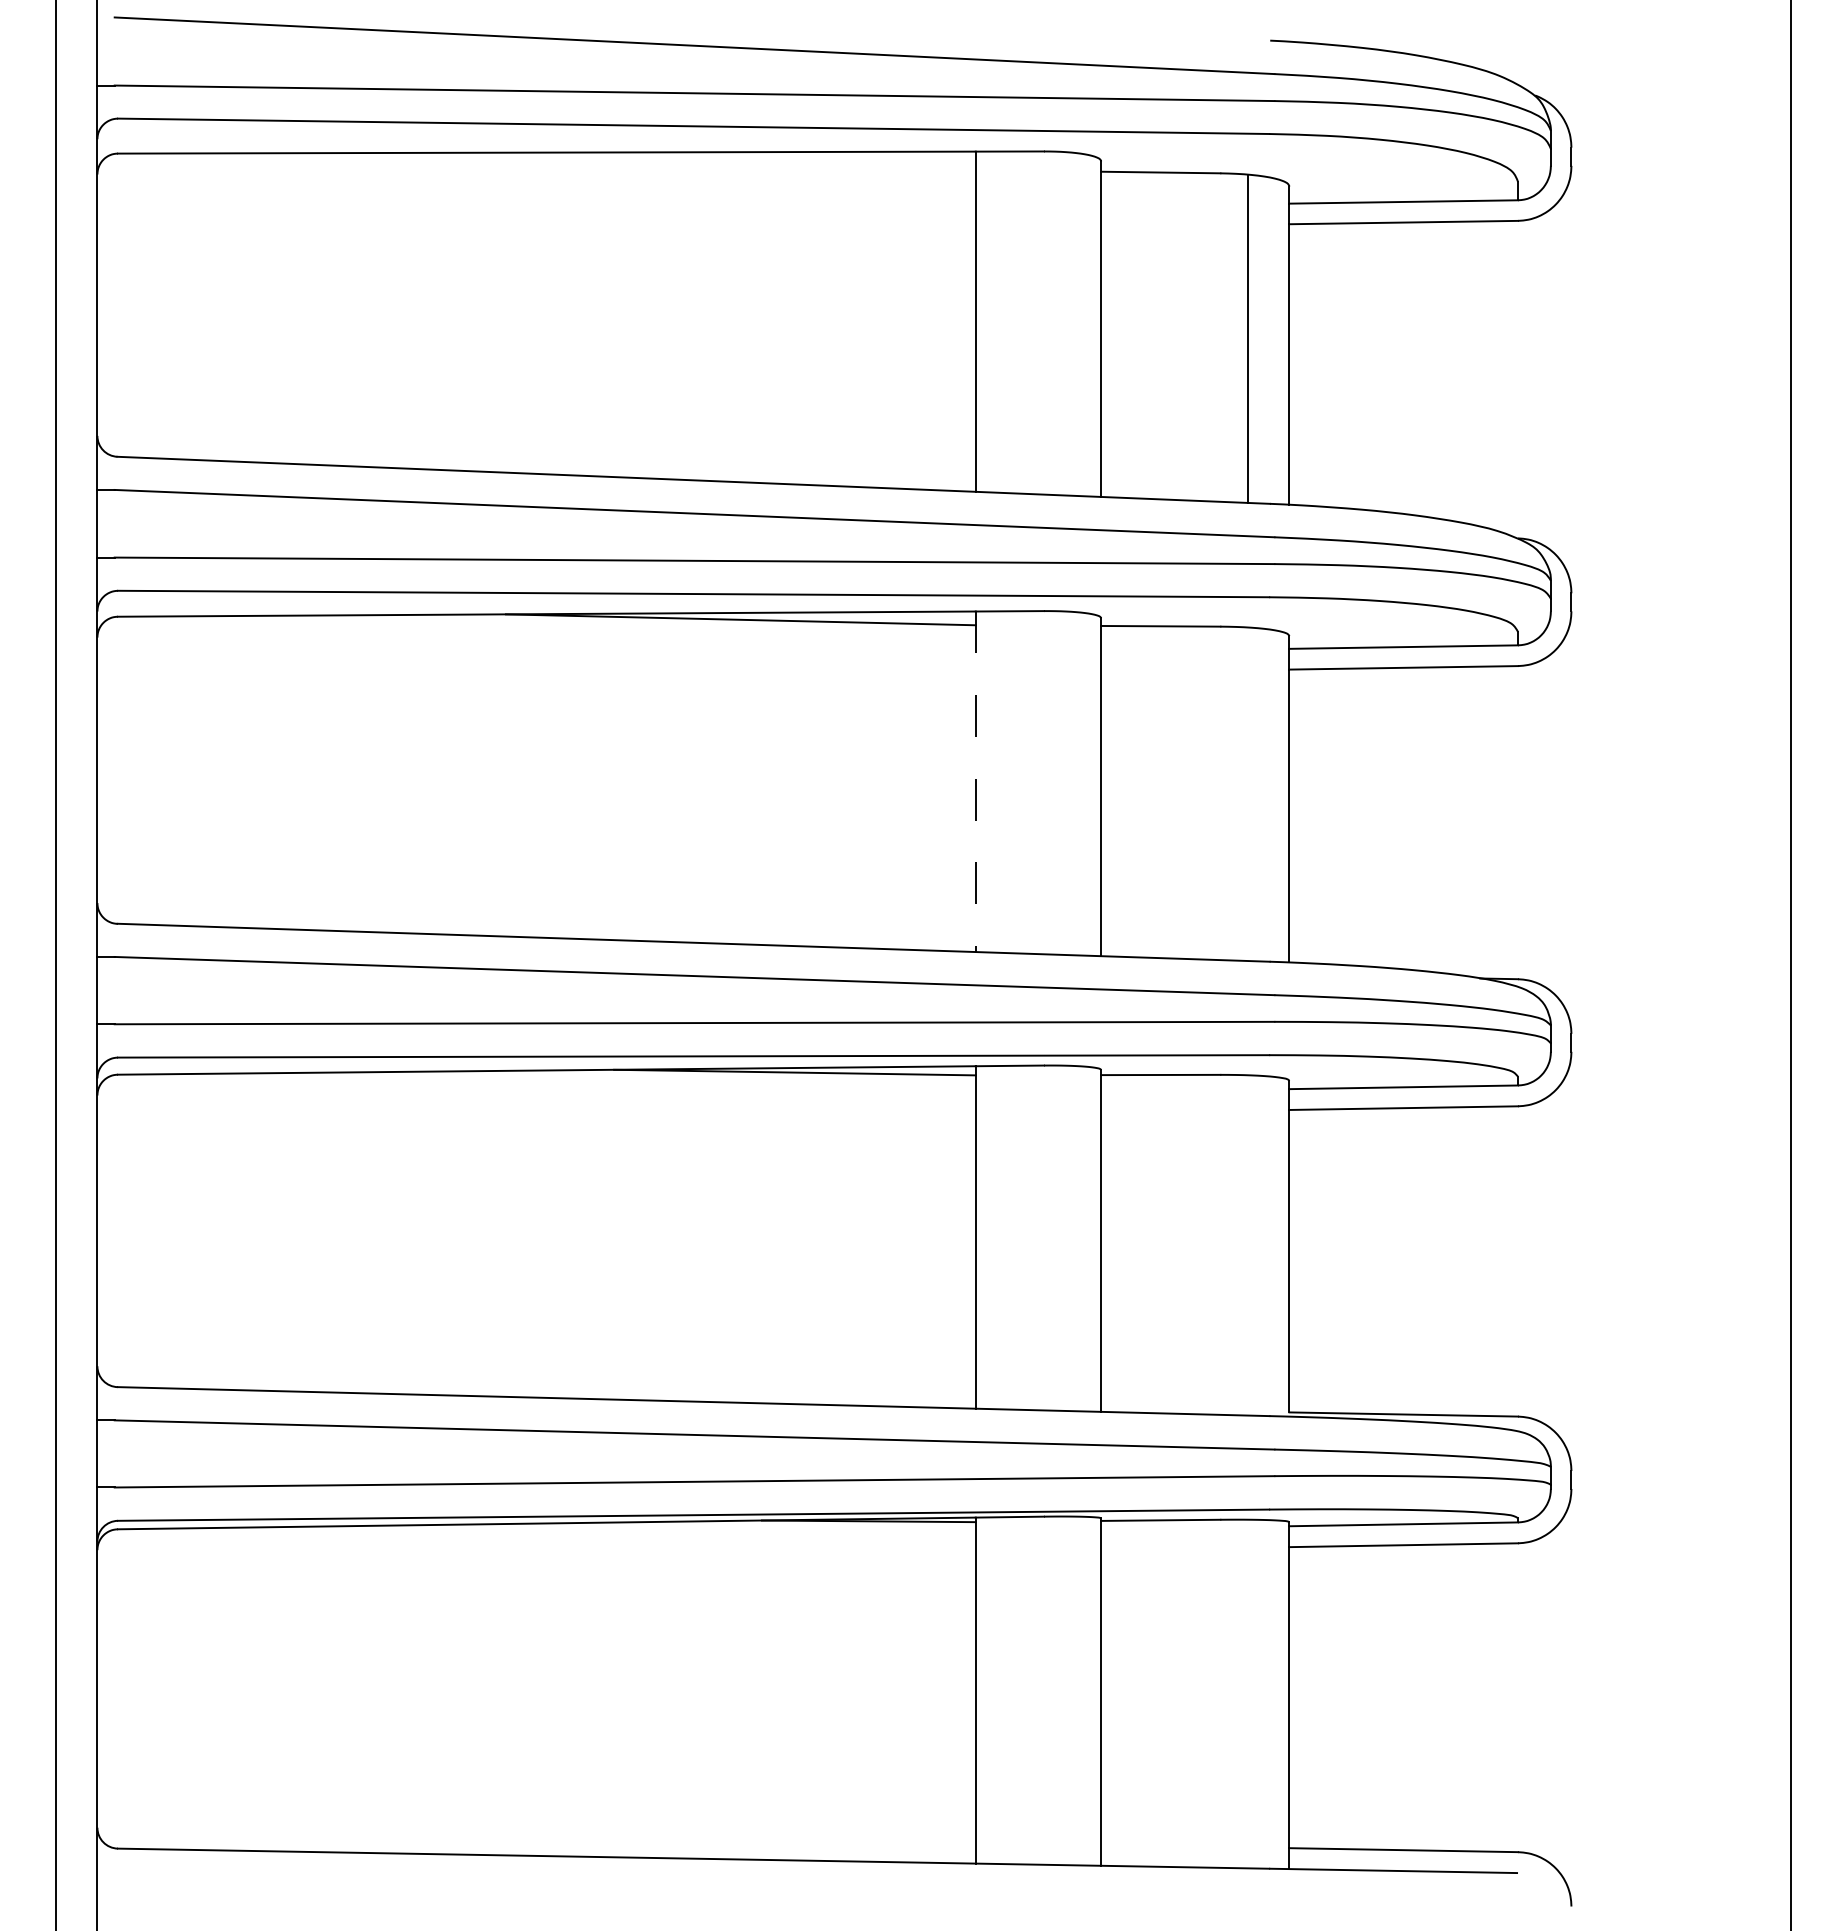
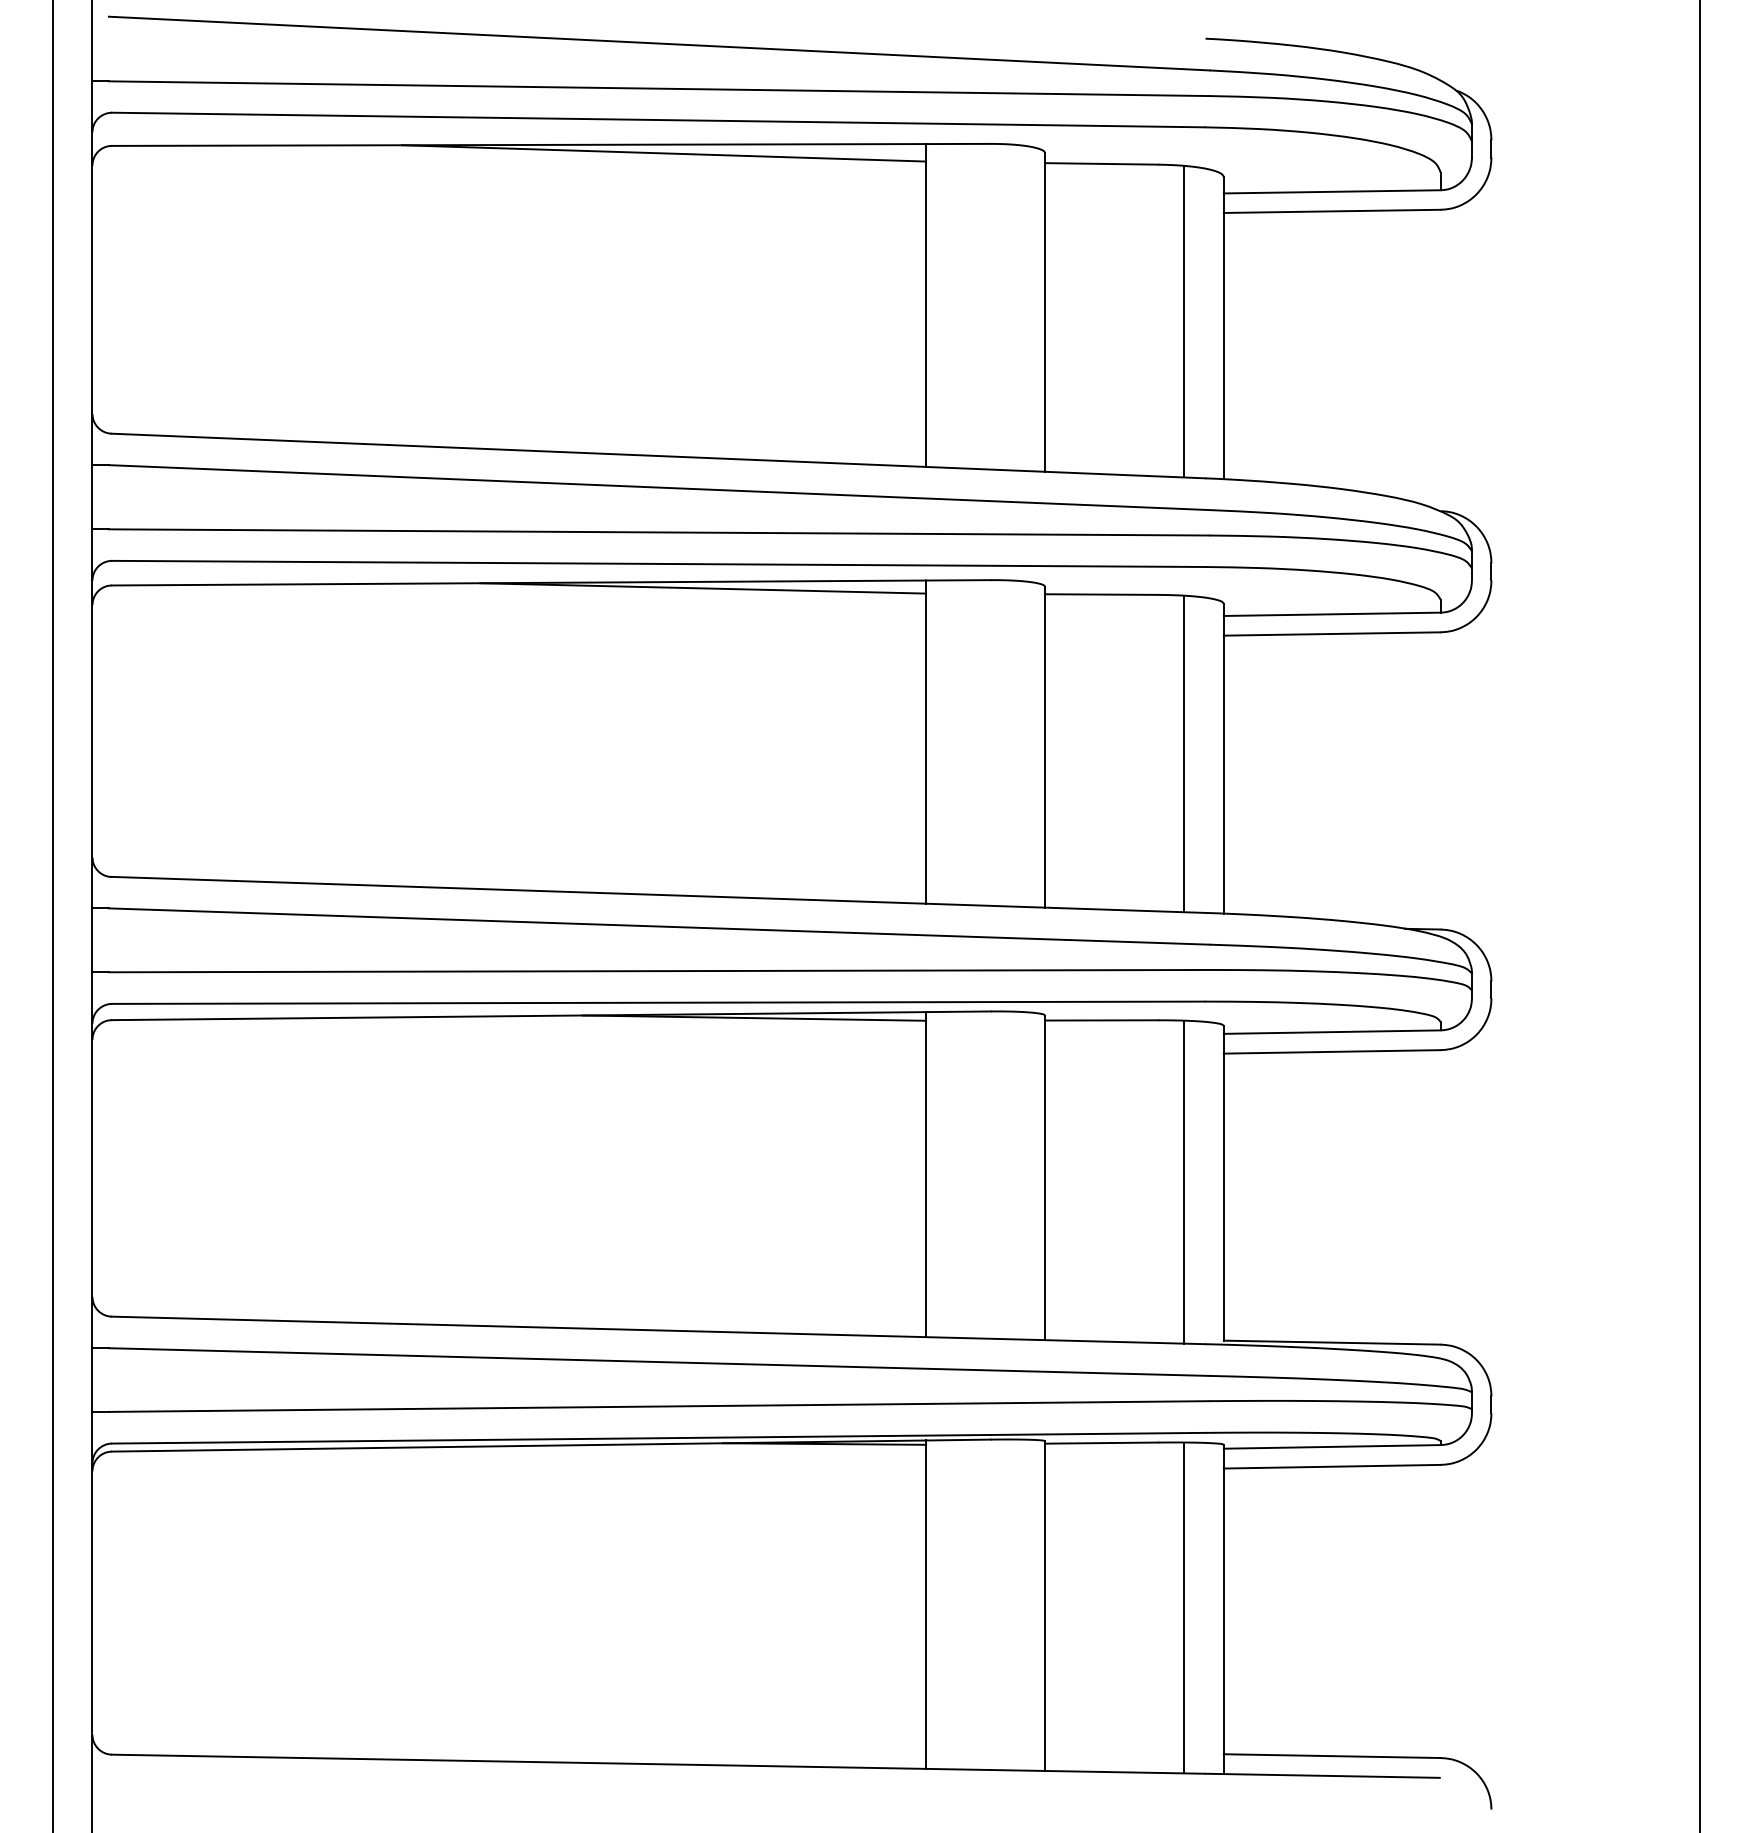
line: (699, 161) -> (663, 153), added
line: (975, 782) -> (925, 742), dashed -> solid
line: (1247, 794) -> (1184, 754), added
line: (1247, 1245) -> (1184, 1182), added
line: (1247, 1693) -> (1184, 1607), added

